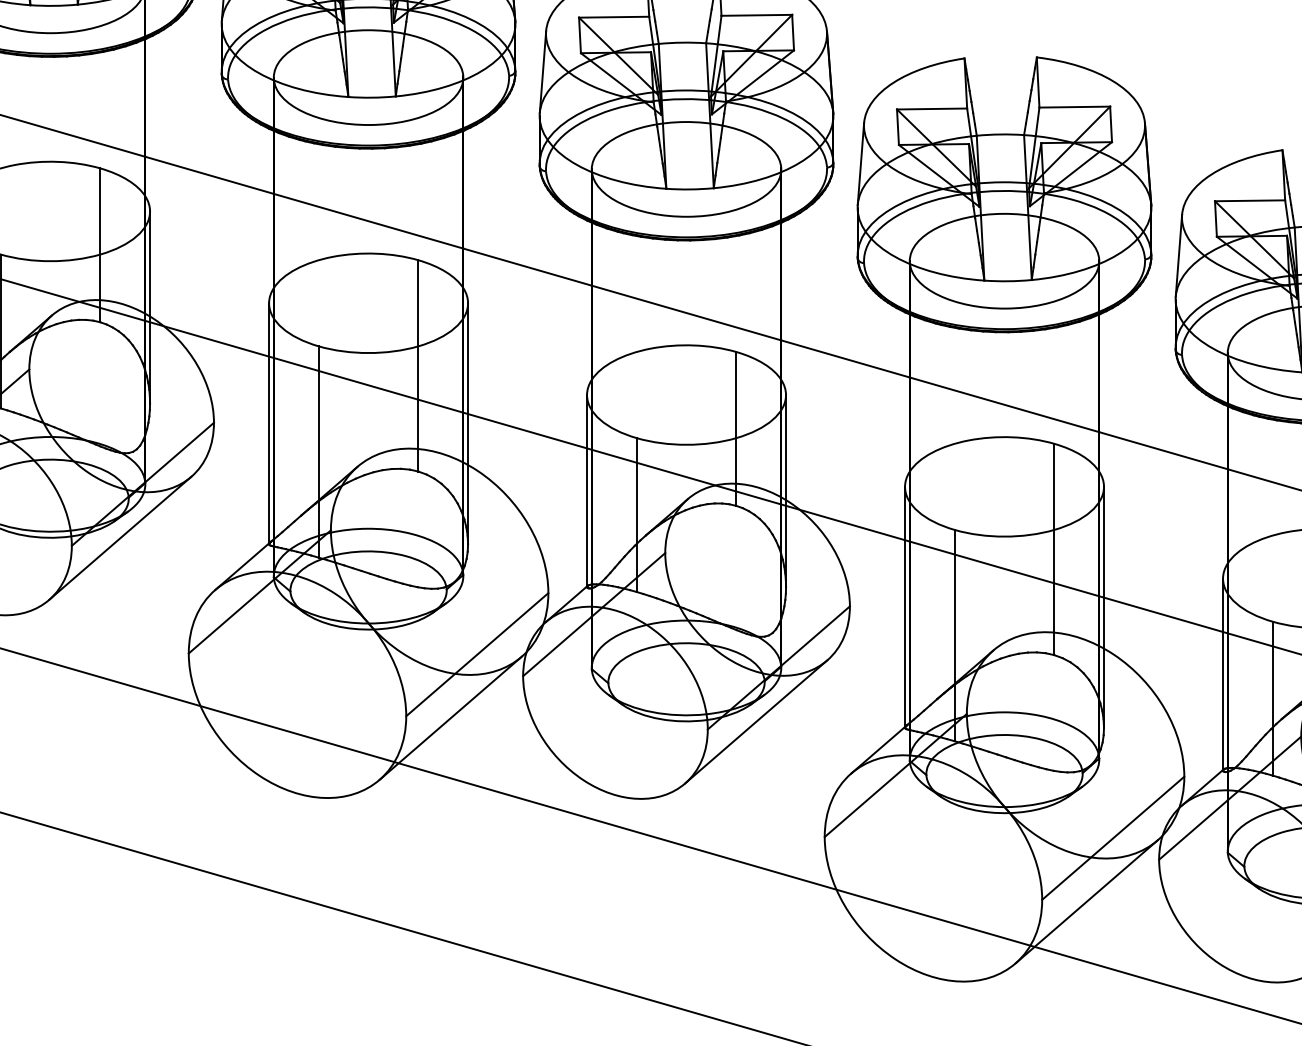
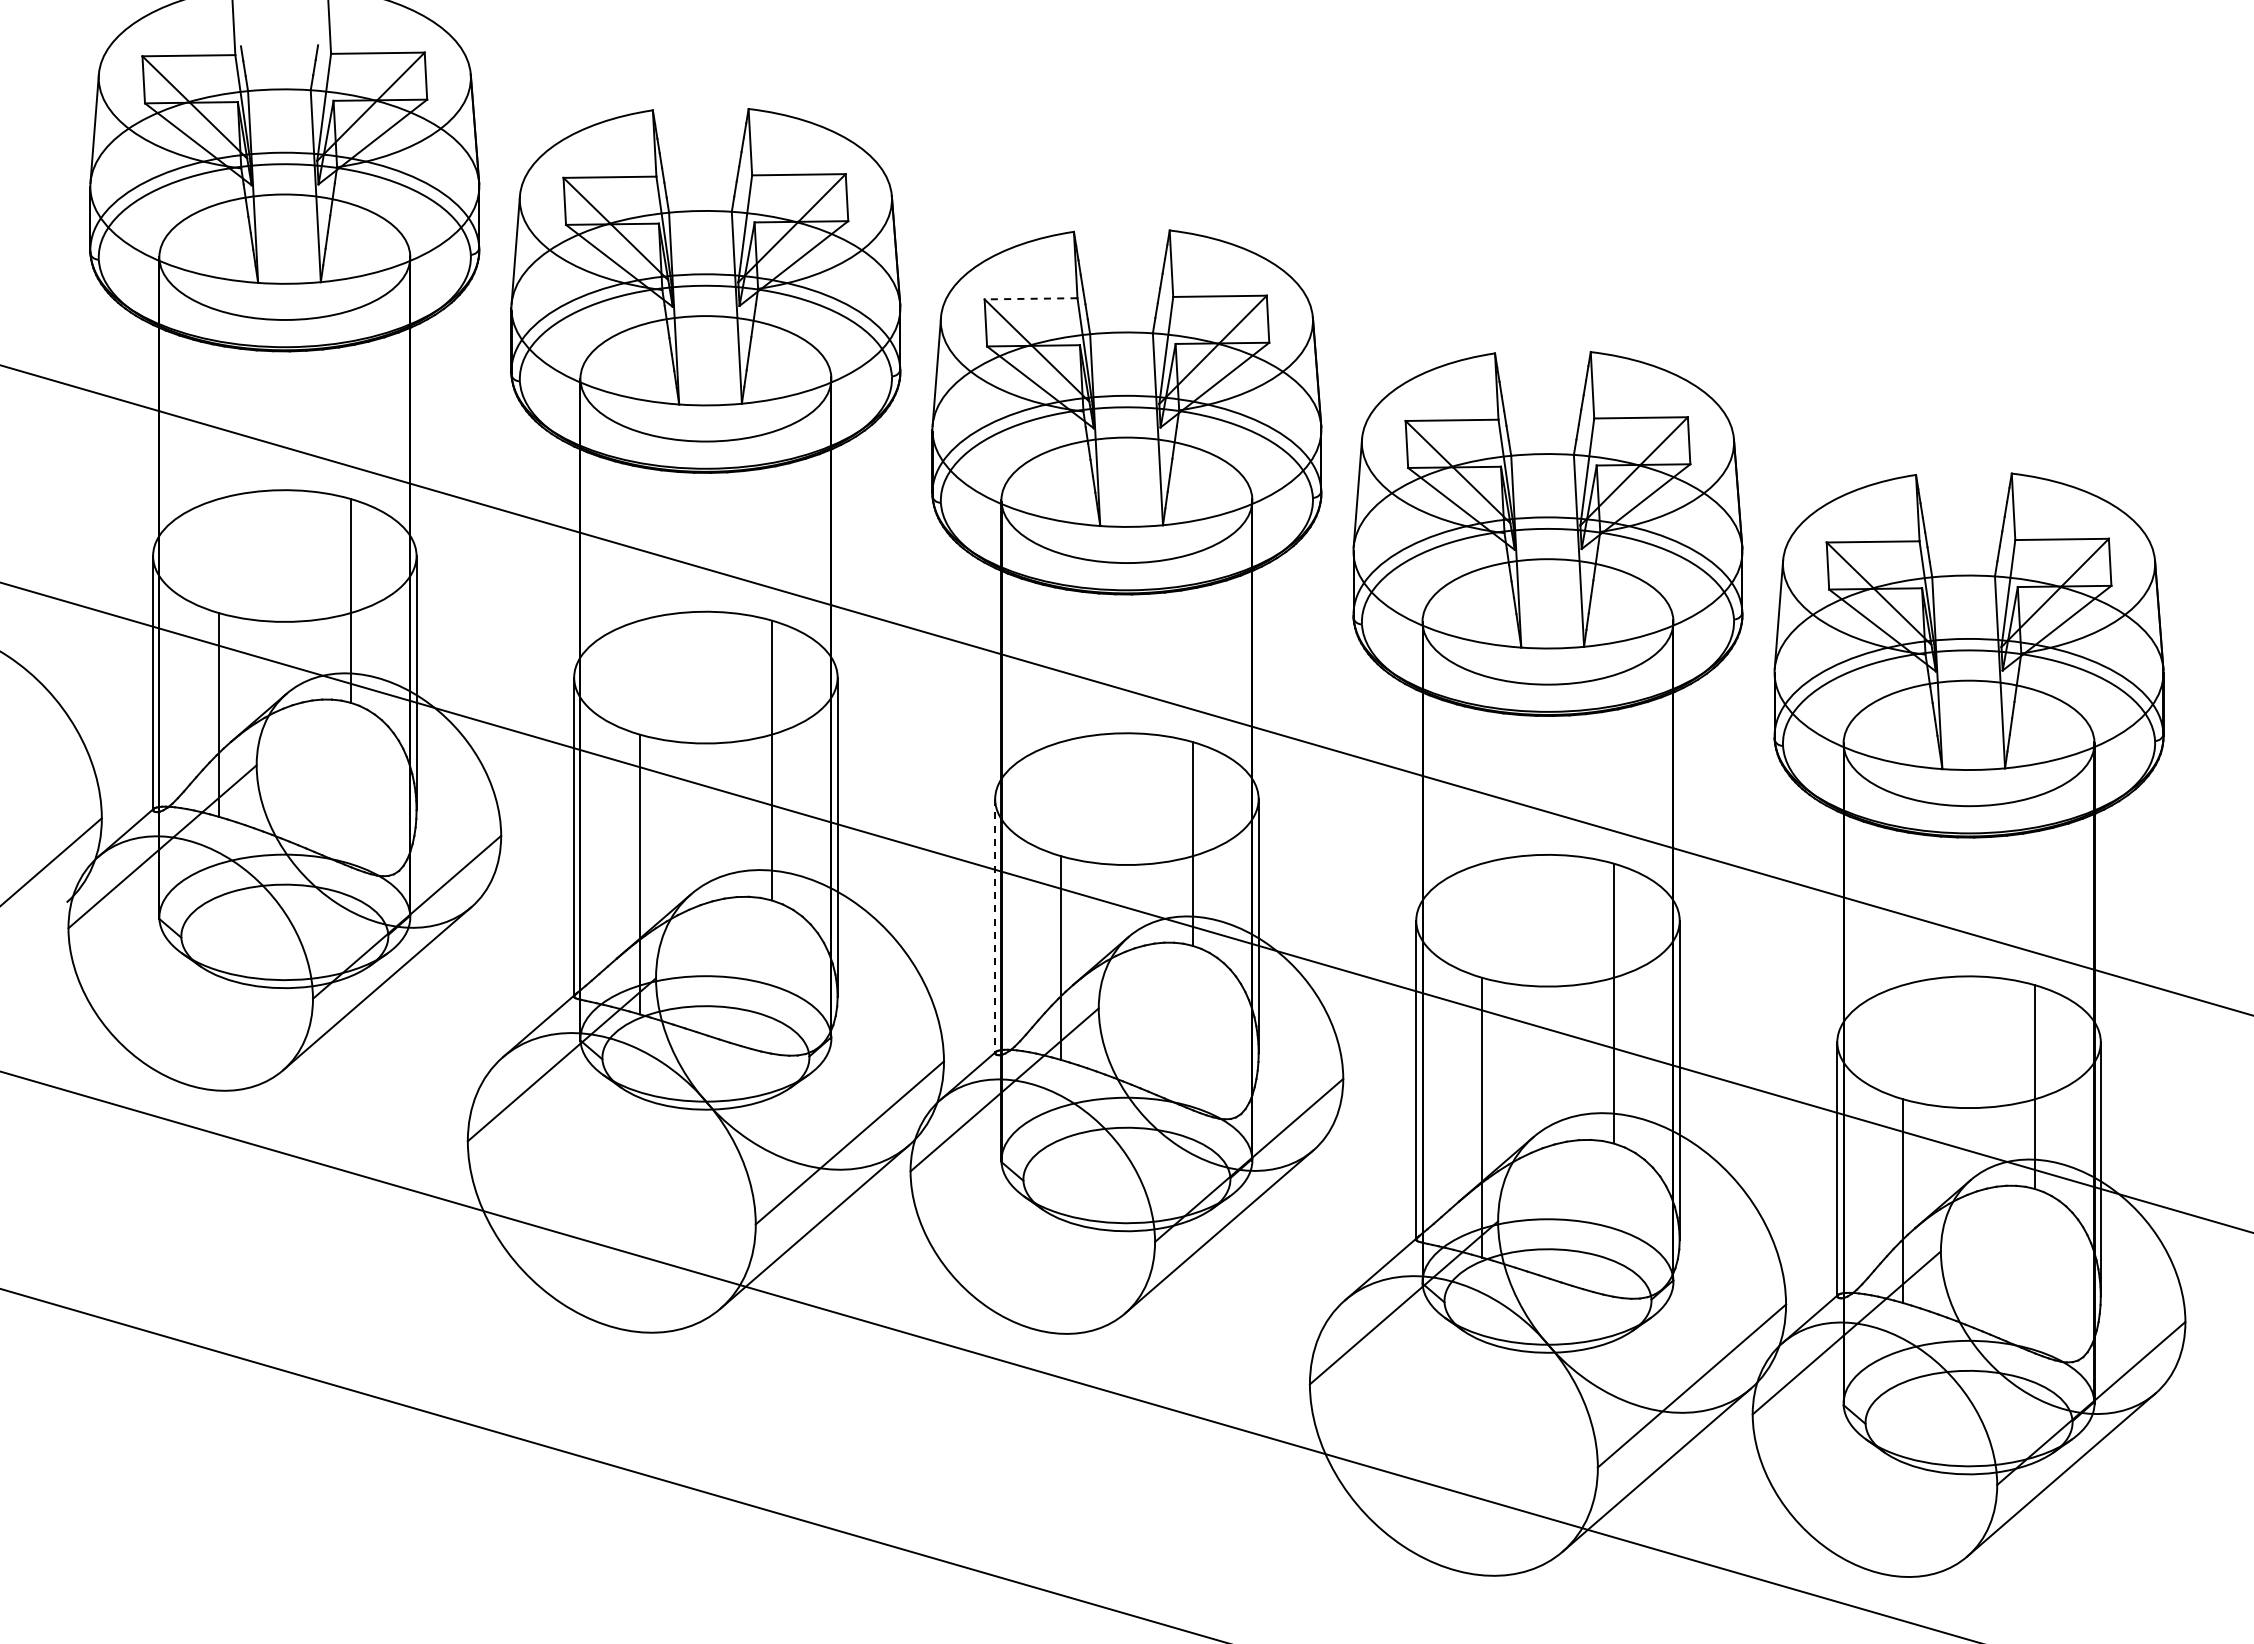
line: (613, 16) -> (1030, 298), solid -> dashed
line: (587, 491) -> (995, 926), solid -> dashed

